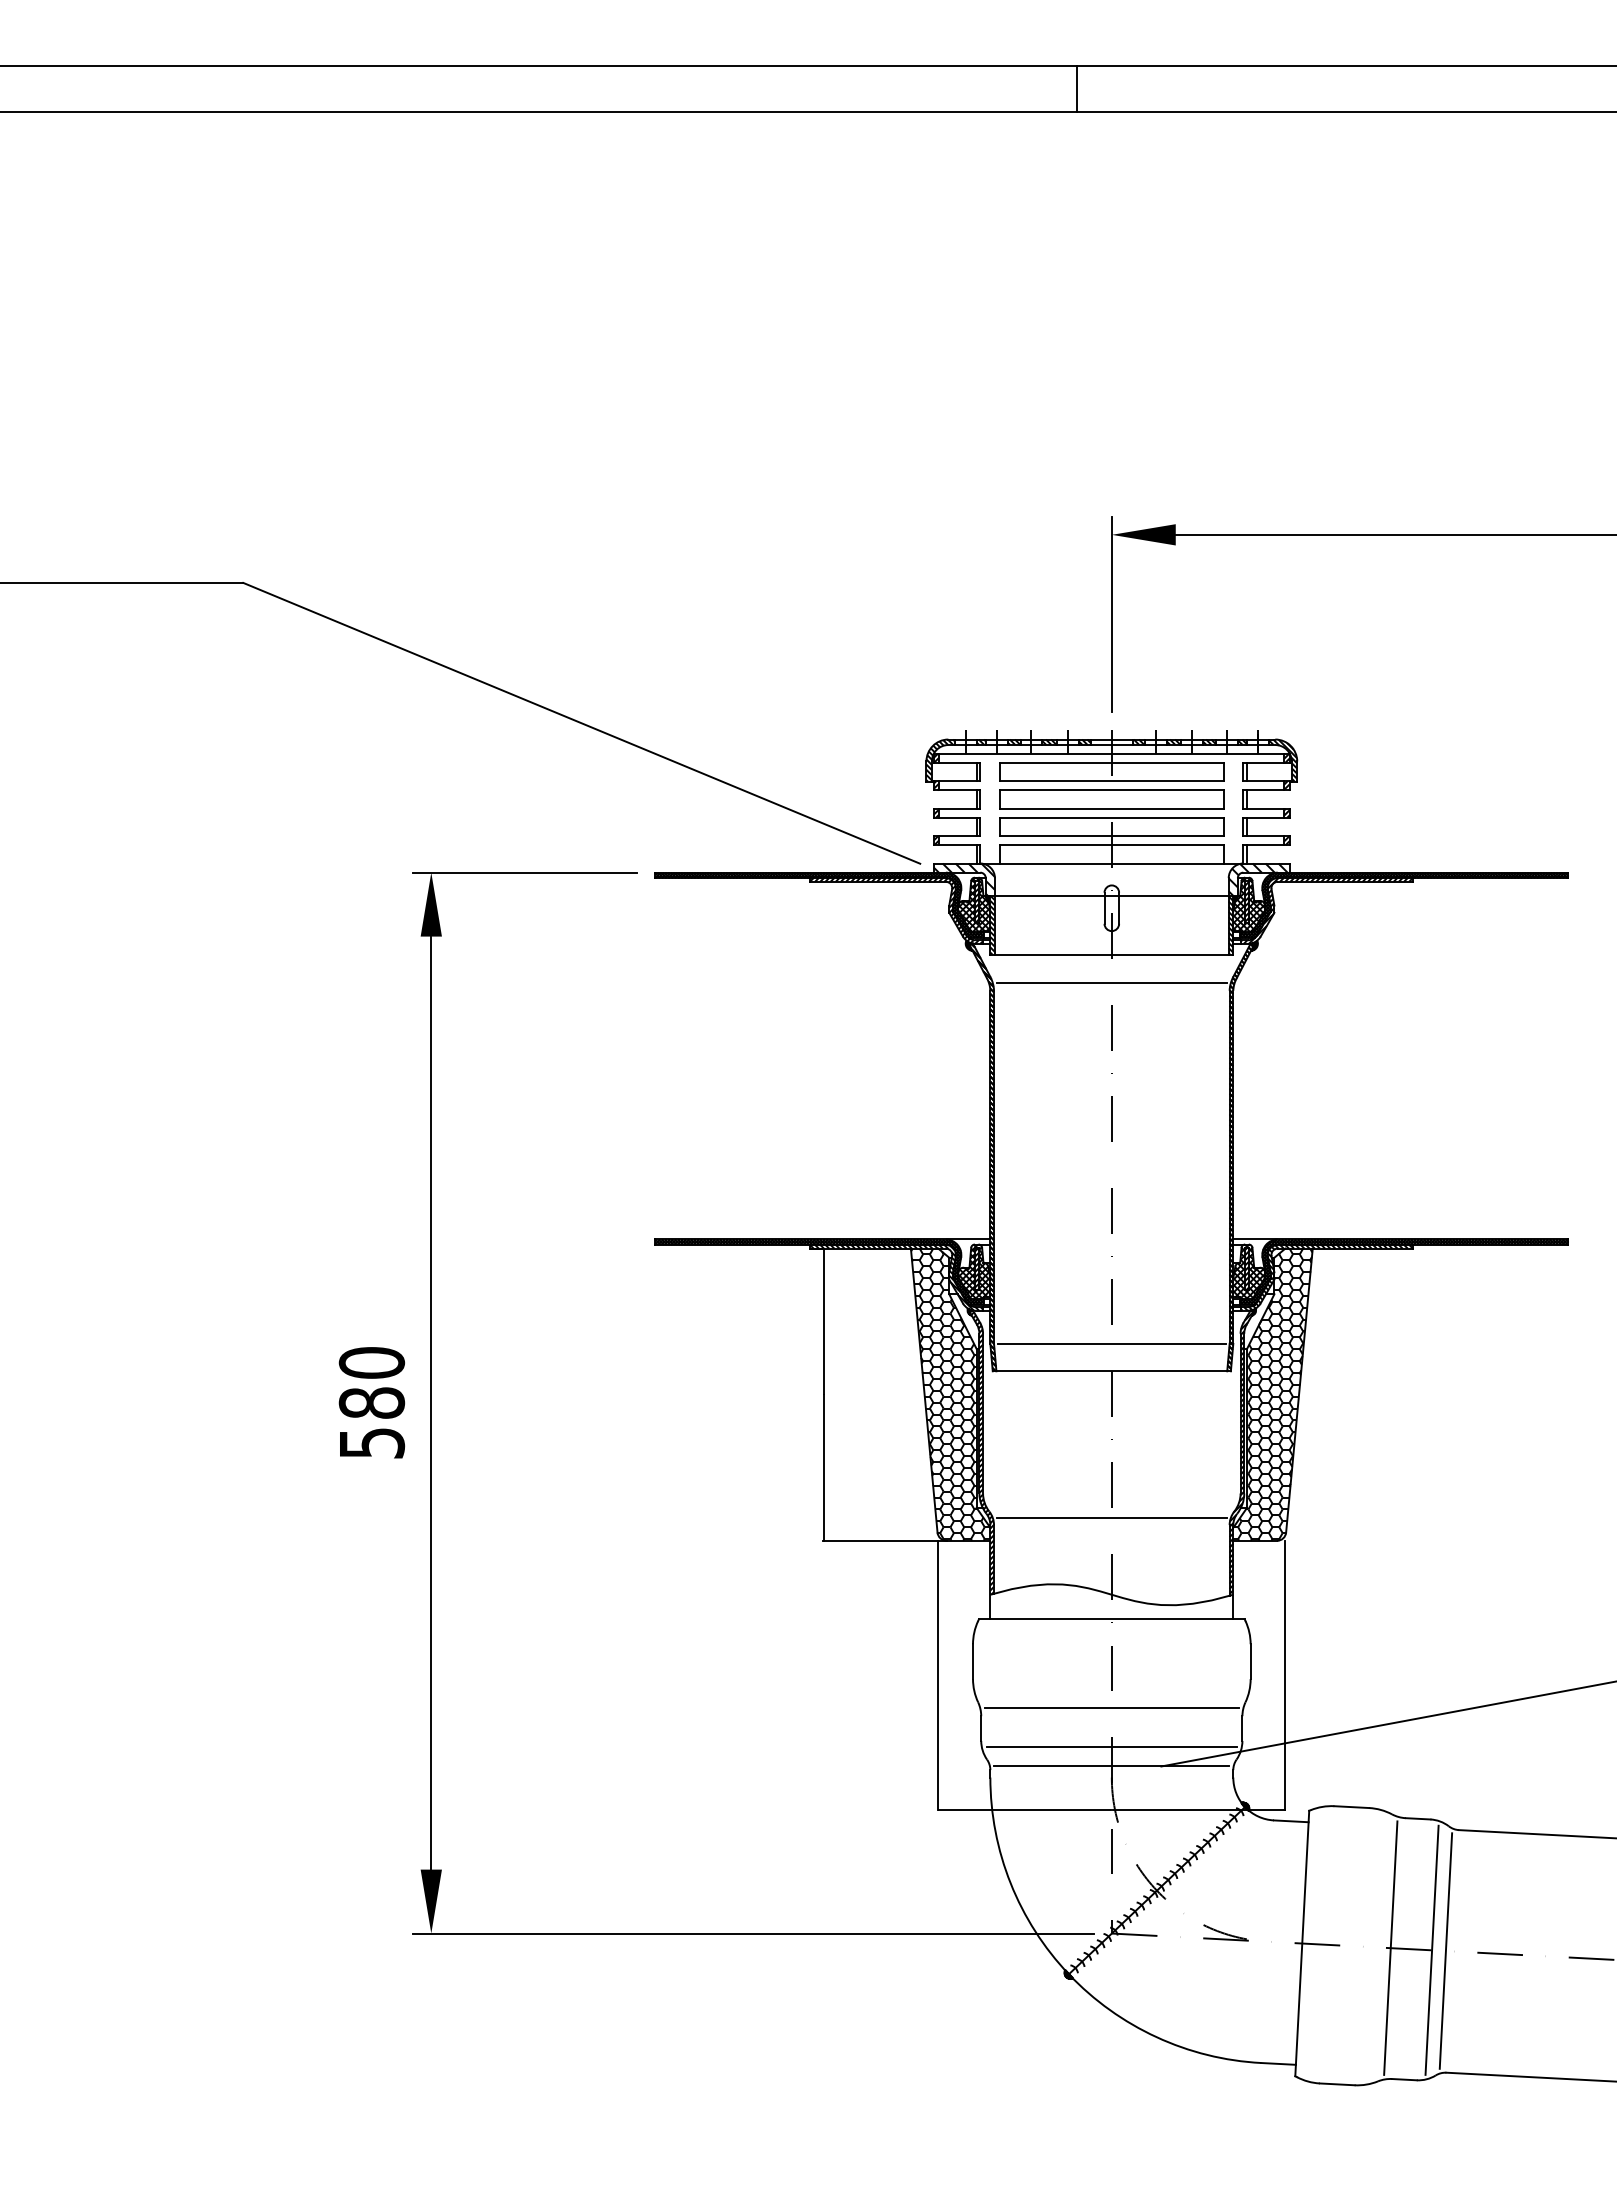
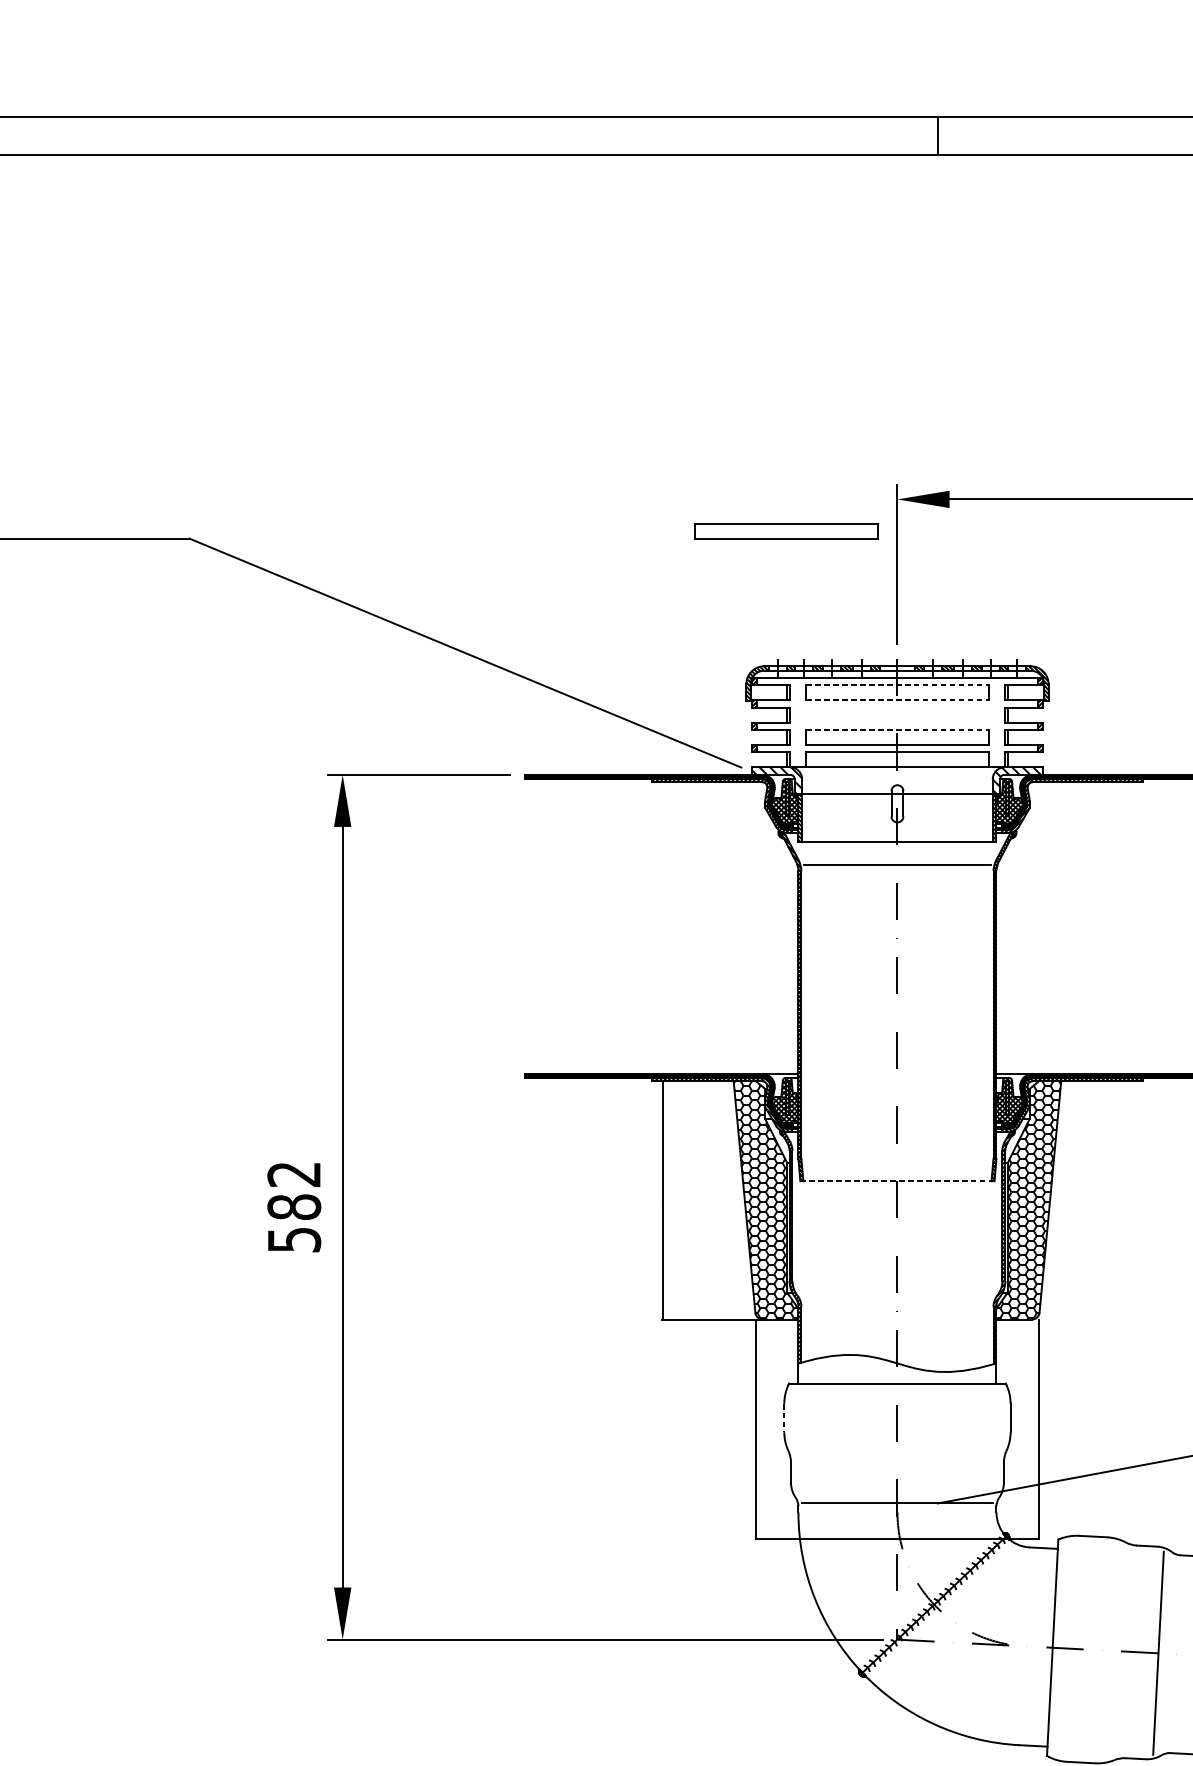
line: (1076, 88) -> (937, 135), moved
line: (1111, 763) -> (897, 685), solid -> dashed
line: (1111, 781) -> (897, 700), solid -> dashed
part: (1111, 799) -> (786, 531), moved
line: (1111, 817) -> (897, 729), solid -> dashed
line: (1111, 1343) -> (897, 1158), removed
text: (371, 1362) -> (293, 1174), 580 -> 582
line: (1112, 1371) -> (898, 1181), solid -> dashed
line: (1111, 1518) -> (897, 1301), removed
line: (973, 1662) -> (784, 1418), solid -> dashed
line: (1111, 1707) -> (897, 1455), removed
line: (1111, 1747) -> (897, 1487), removed
line: (1390, 1947) -> (1124, 1651), removed
line: (1445, 1950) -> (1169, 1653), removed

